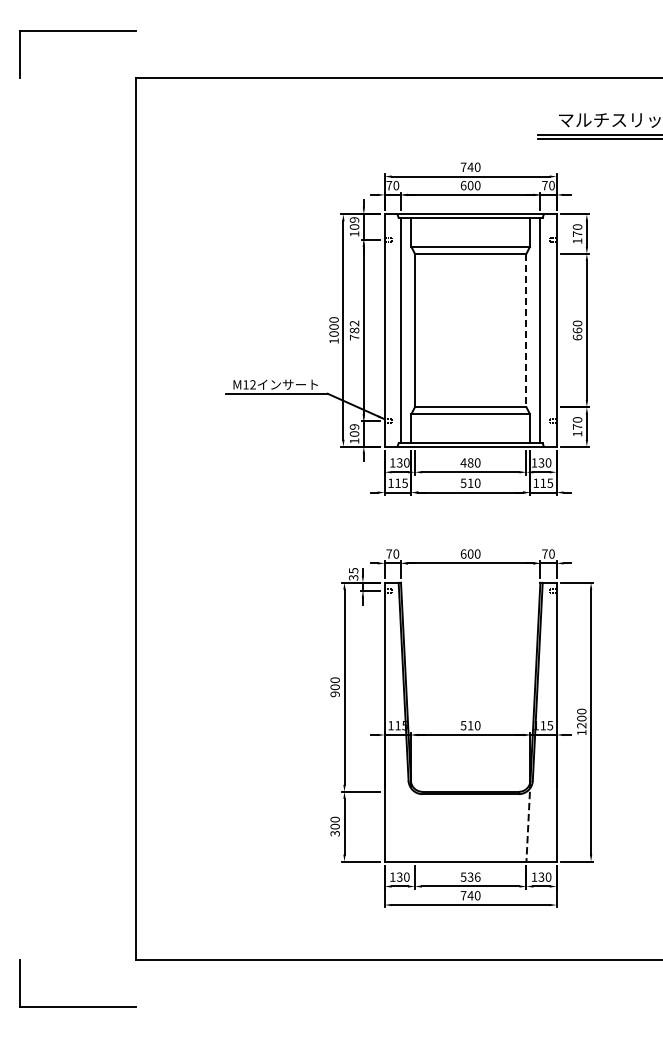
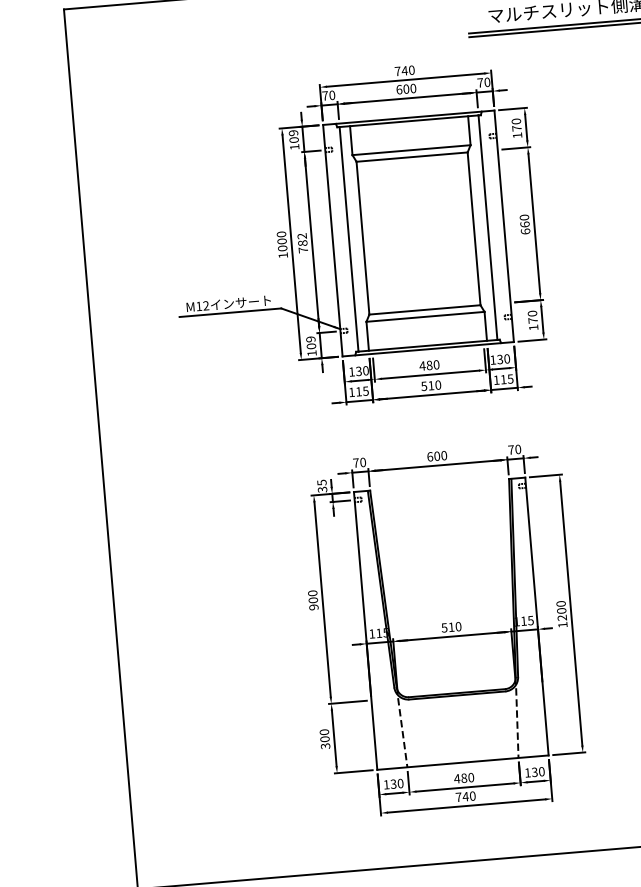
line: (526, 330) -> (474, 228), dashed -> solid
line: (412, 826) -> (402, 732), added
text: (470, 876) -> (464, 777), 536 -> 480

